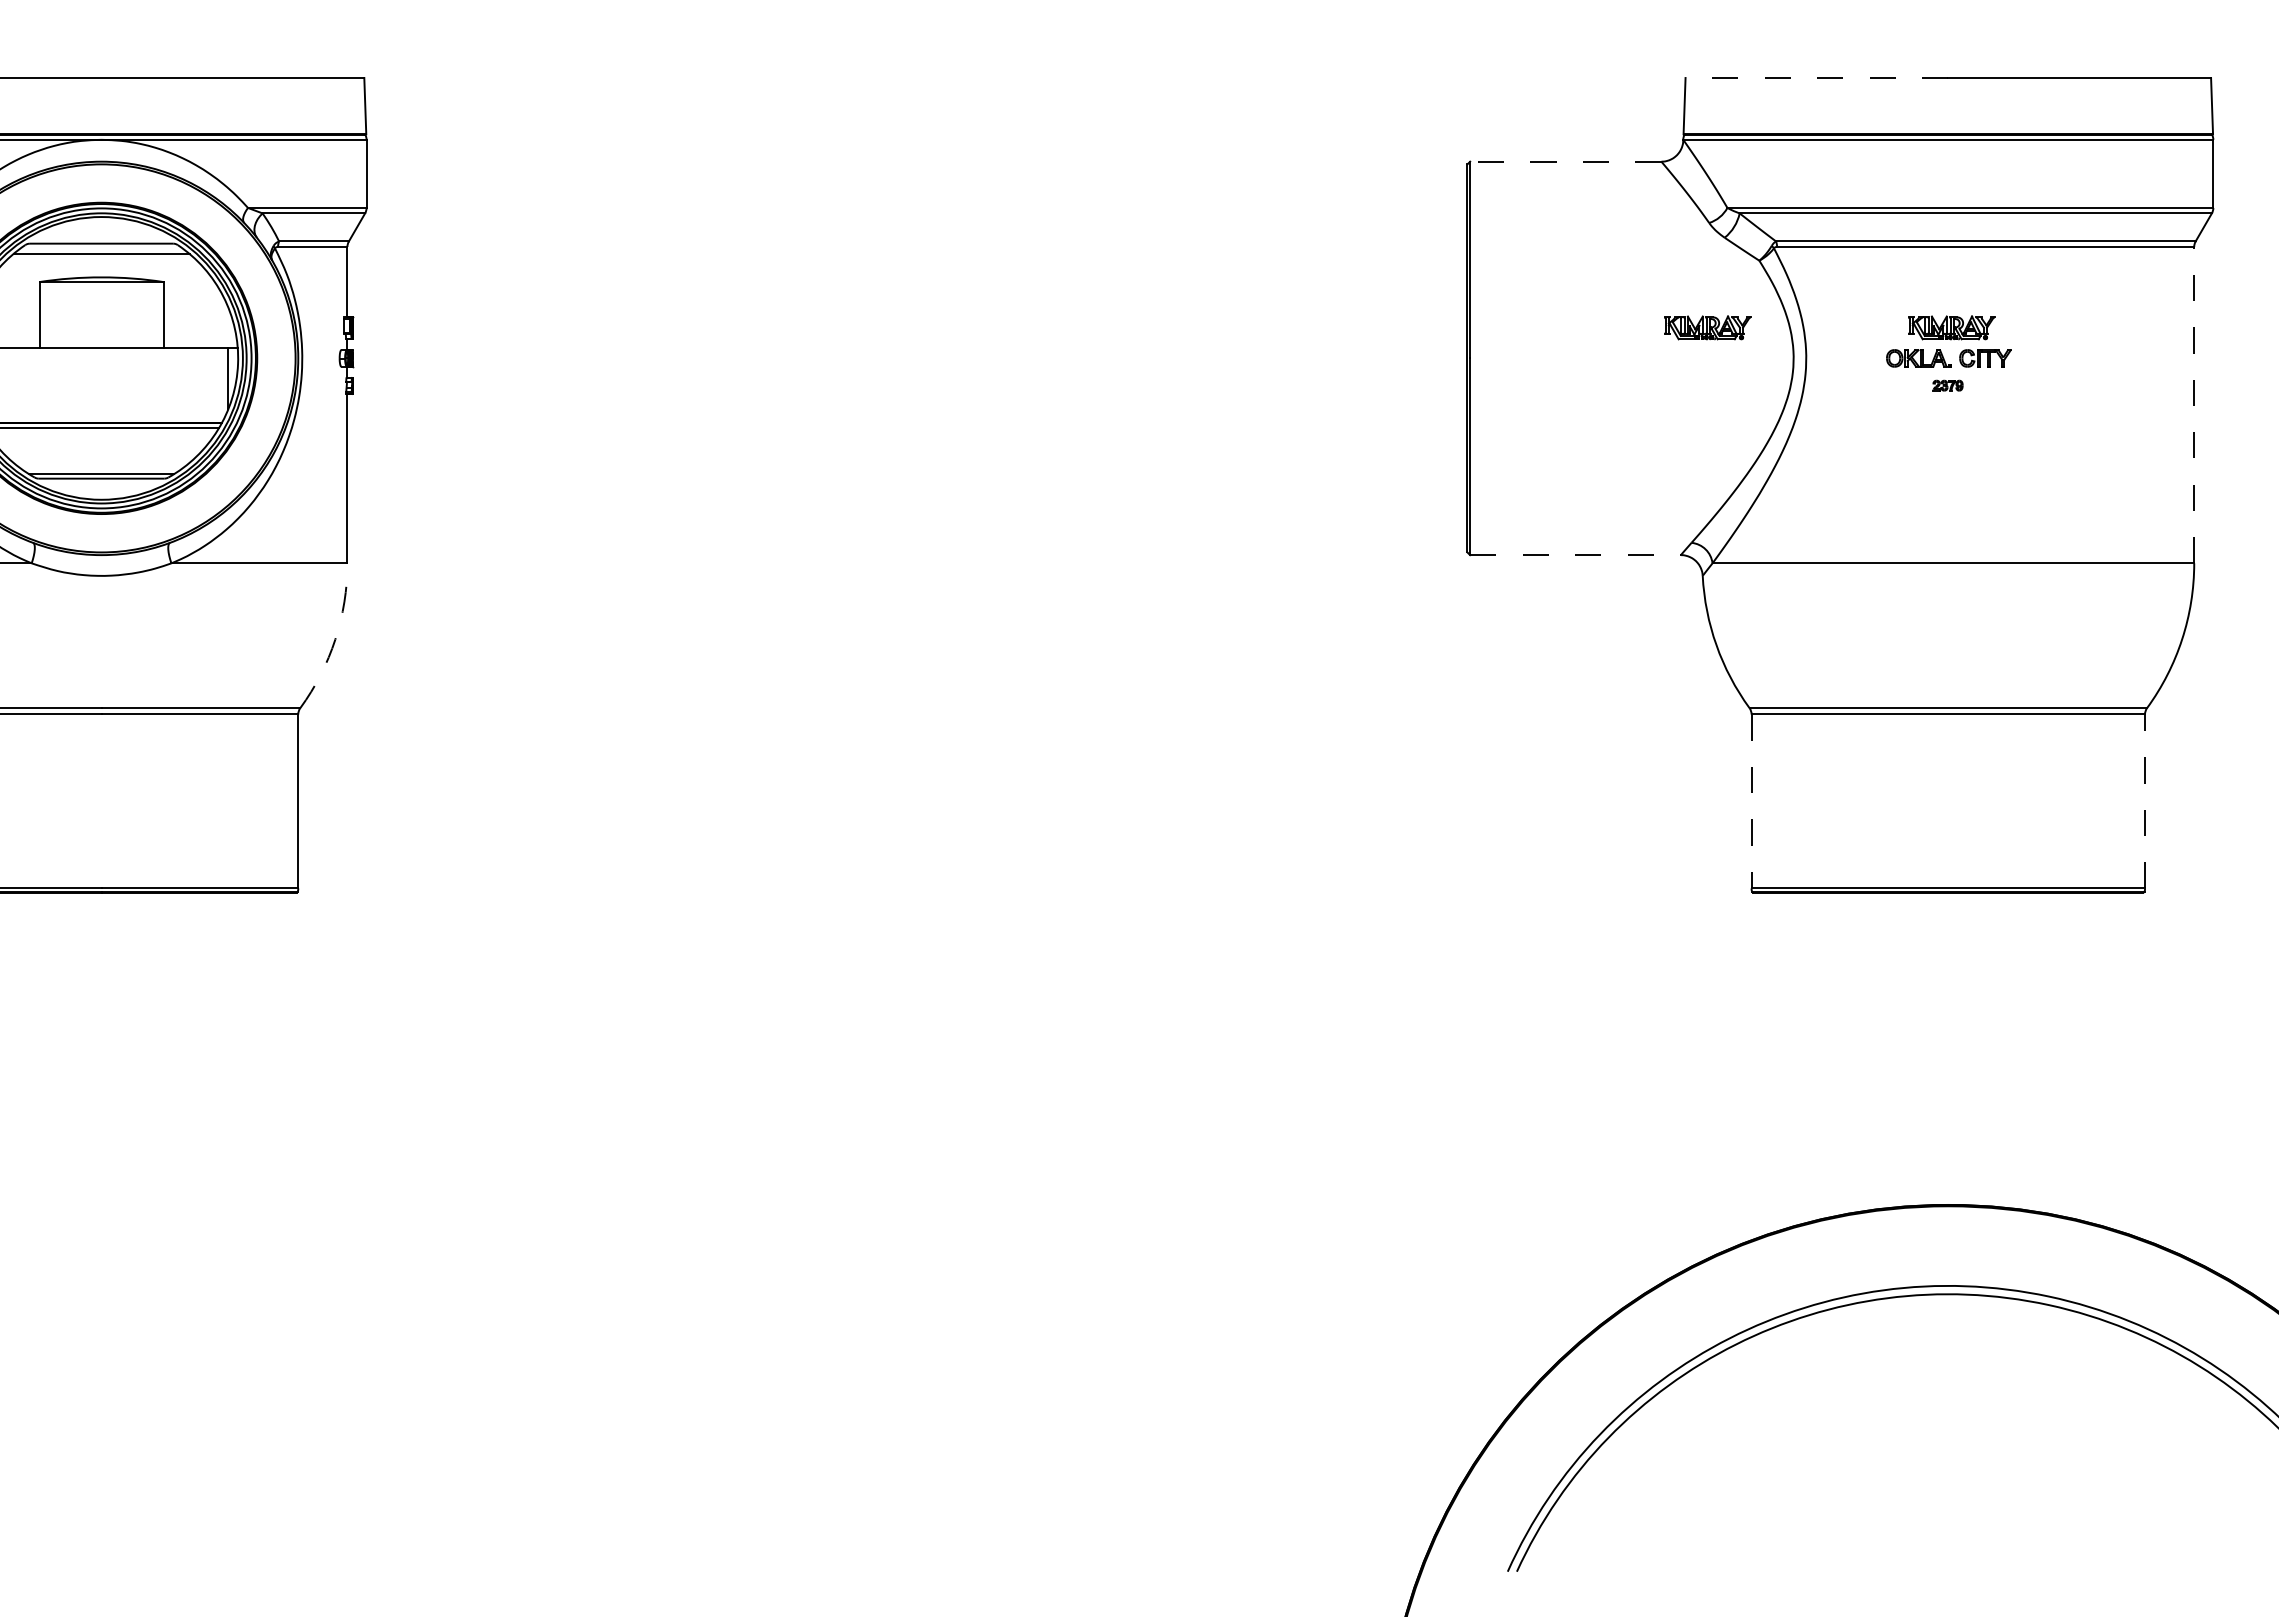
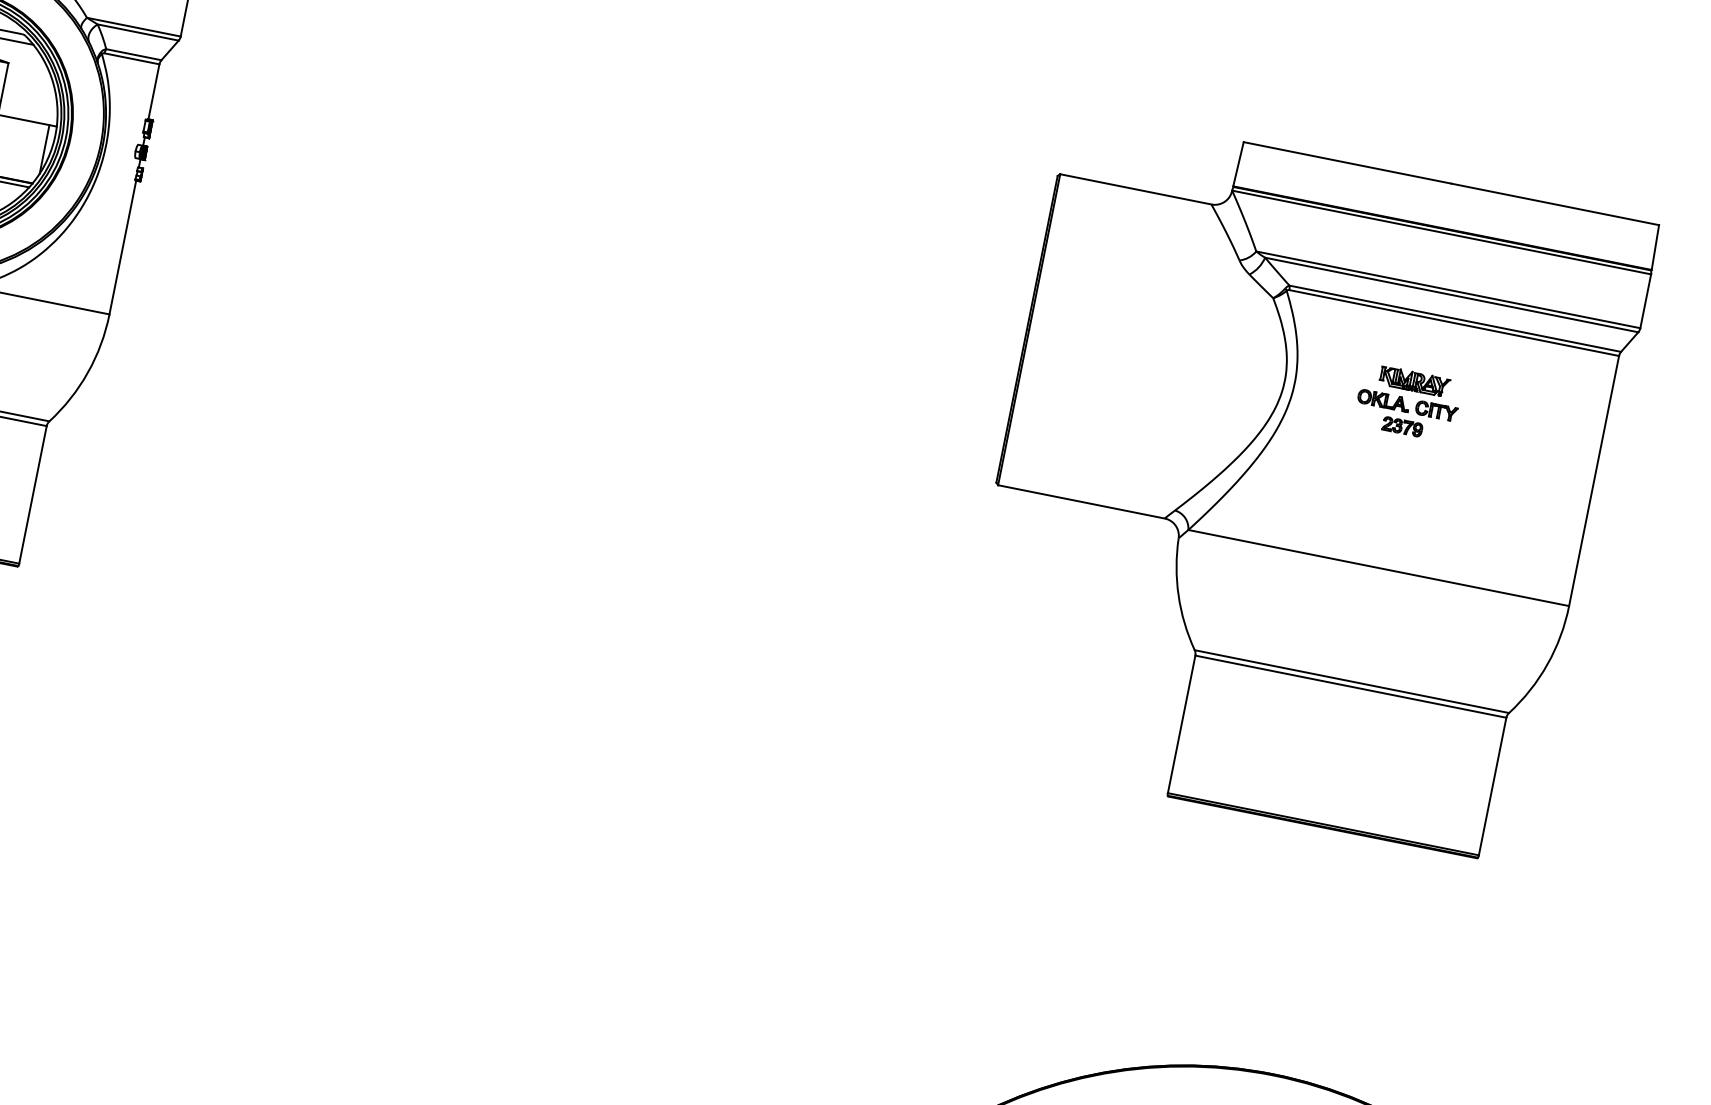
line: (1816, 78) -> (1347, 163), dashed -> solid
line: (1565, 161) -> (1135, 189), dashed -> solid
part: (1707, 327) -> (1221, 342), removed
part: (1947, 385) -> (1402, 426), size x1.67
line: (2194, 404) -> (1594, 480), dashed -> solid
line: (1576, 555) -> (1082, 502), dashed -> solid
arc: (335, 639) -> (87, 372), dashed -> solid
line: (2145, 800) -> (1493, 785), dashed -> solid
line: (1751, 801) -> (1181, 724), dashed -> solid

